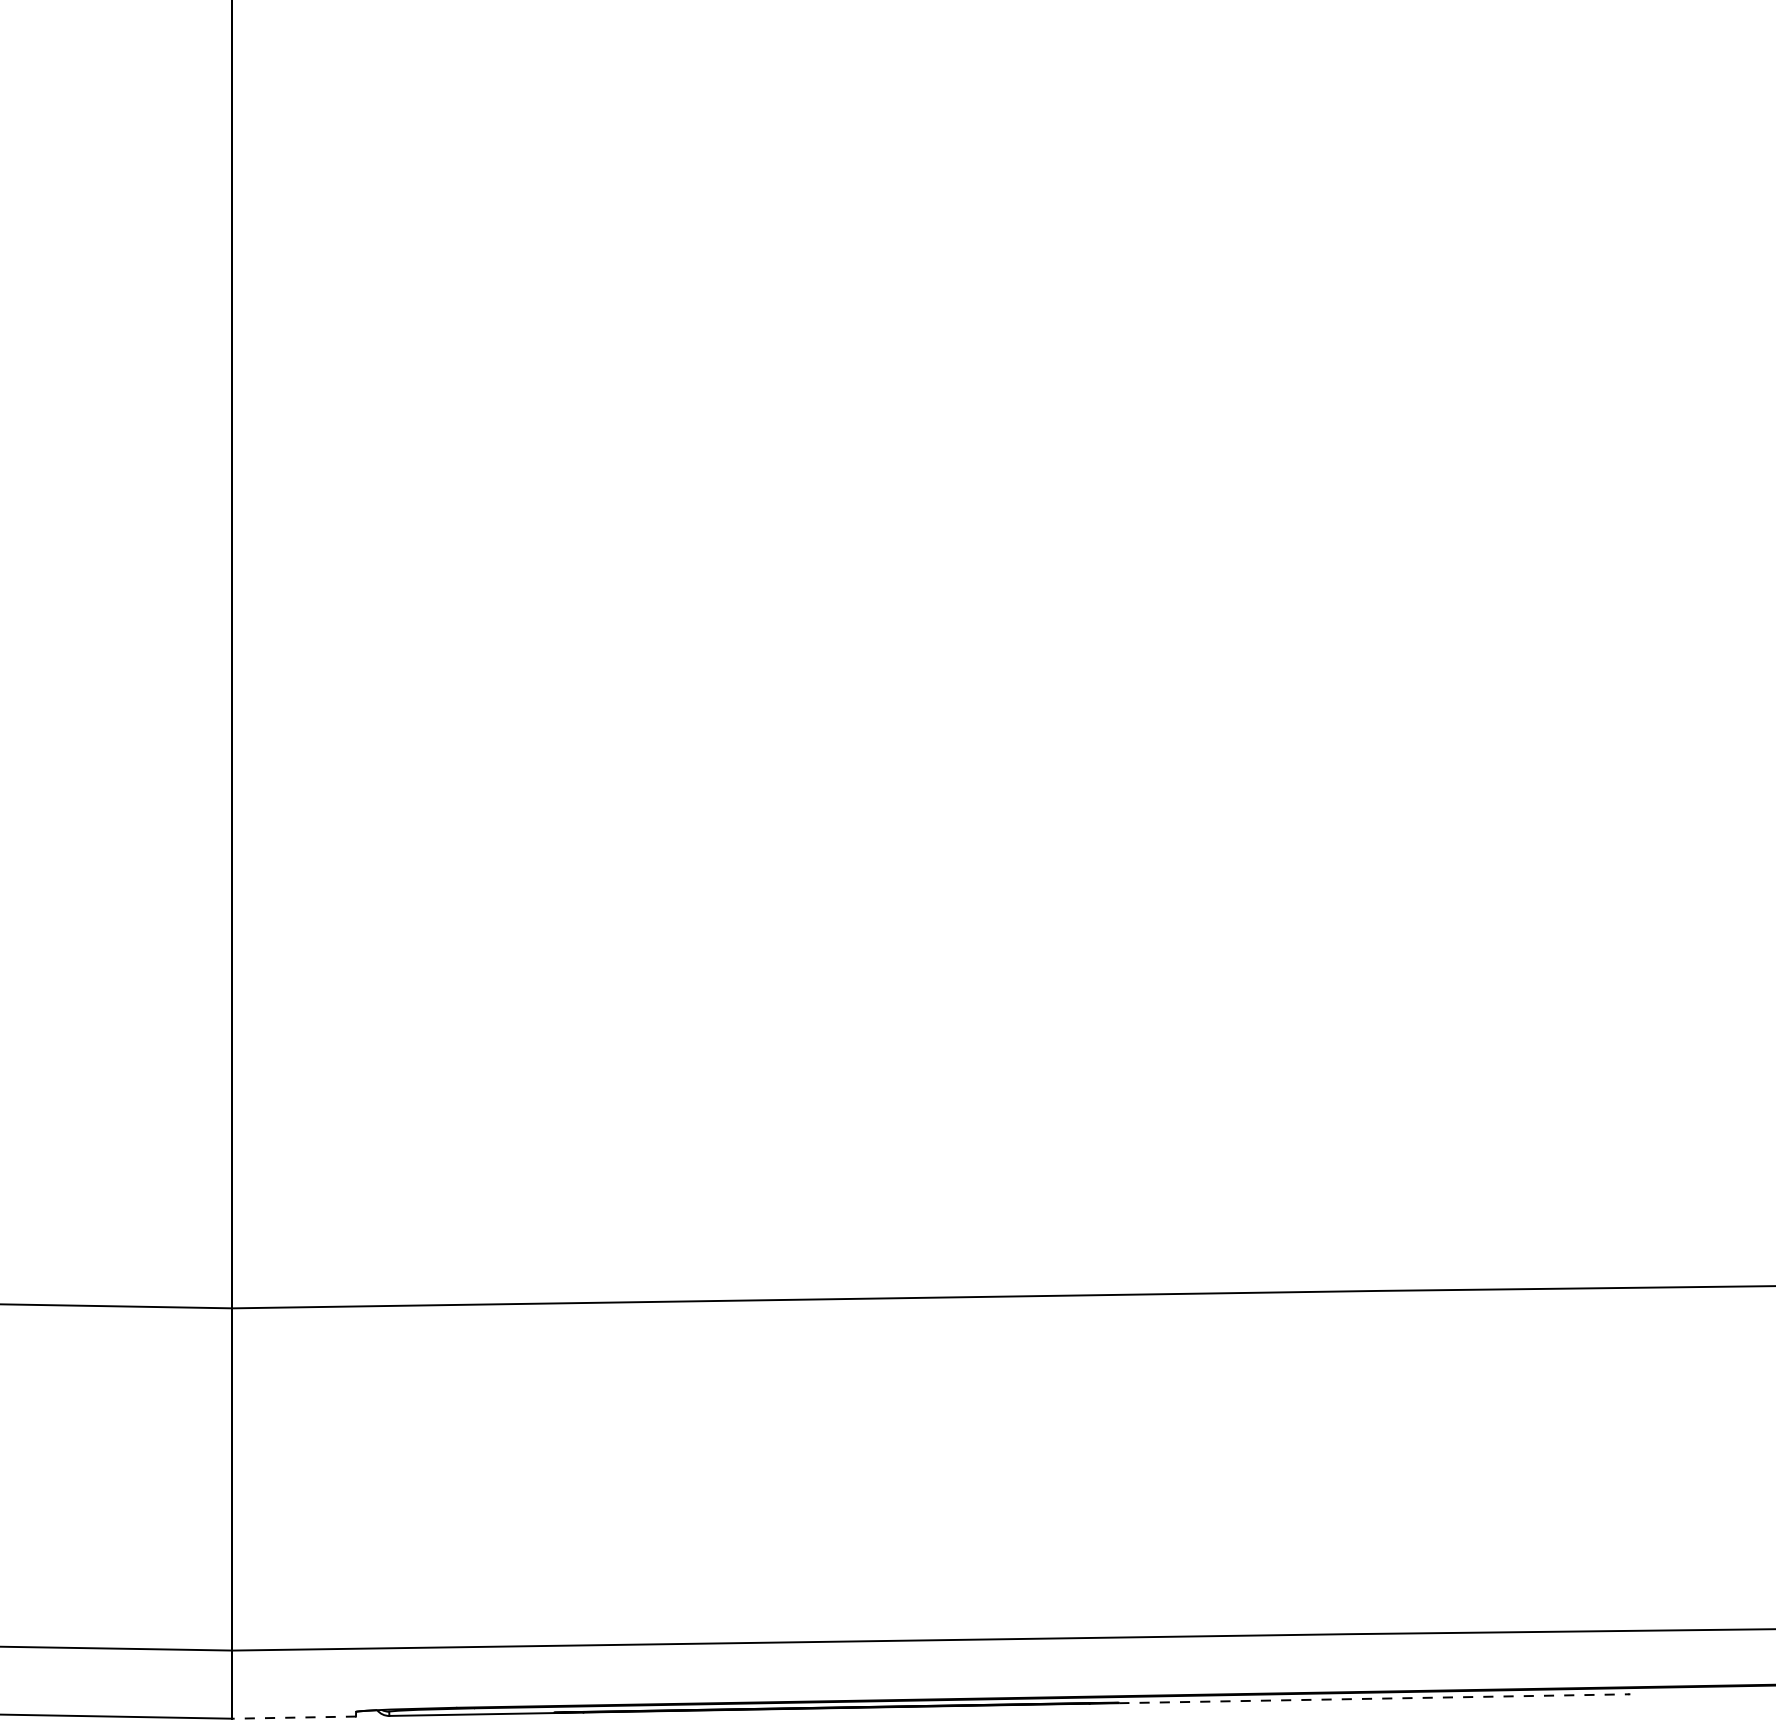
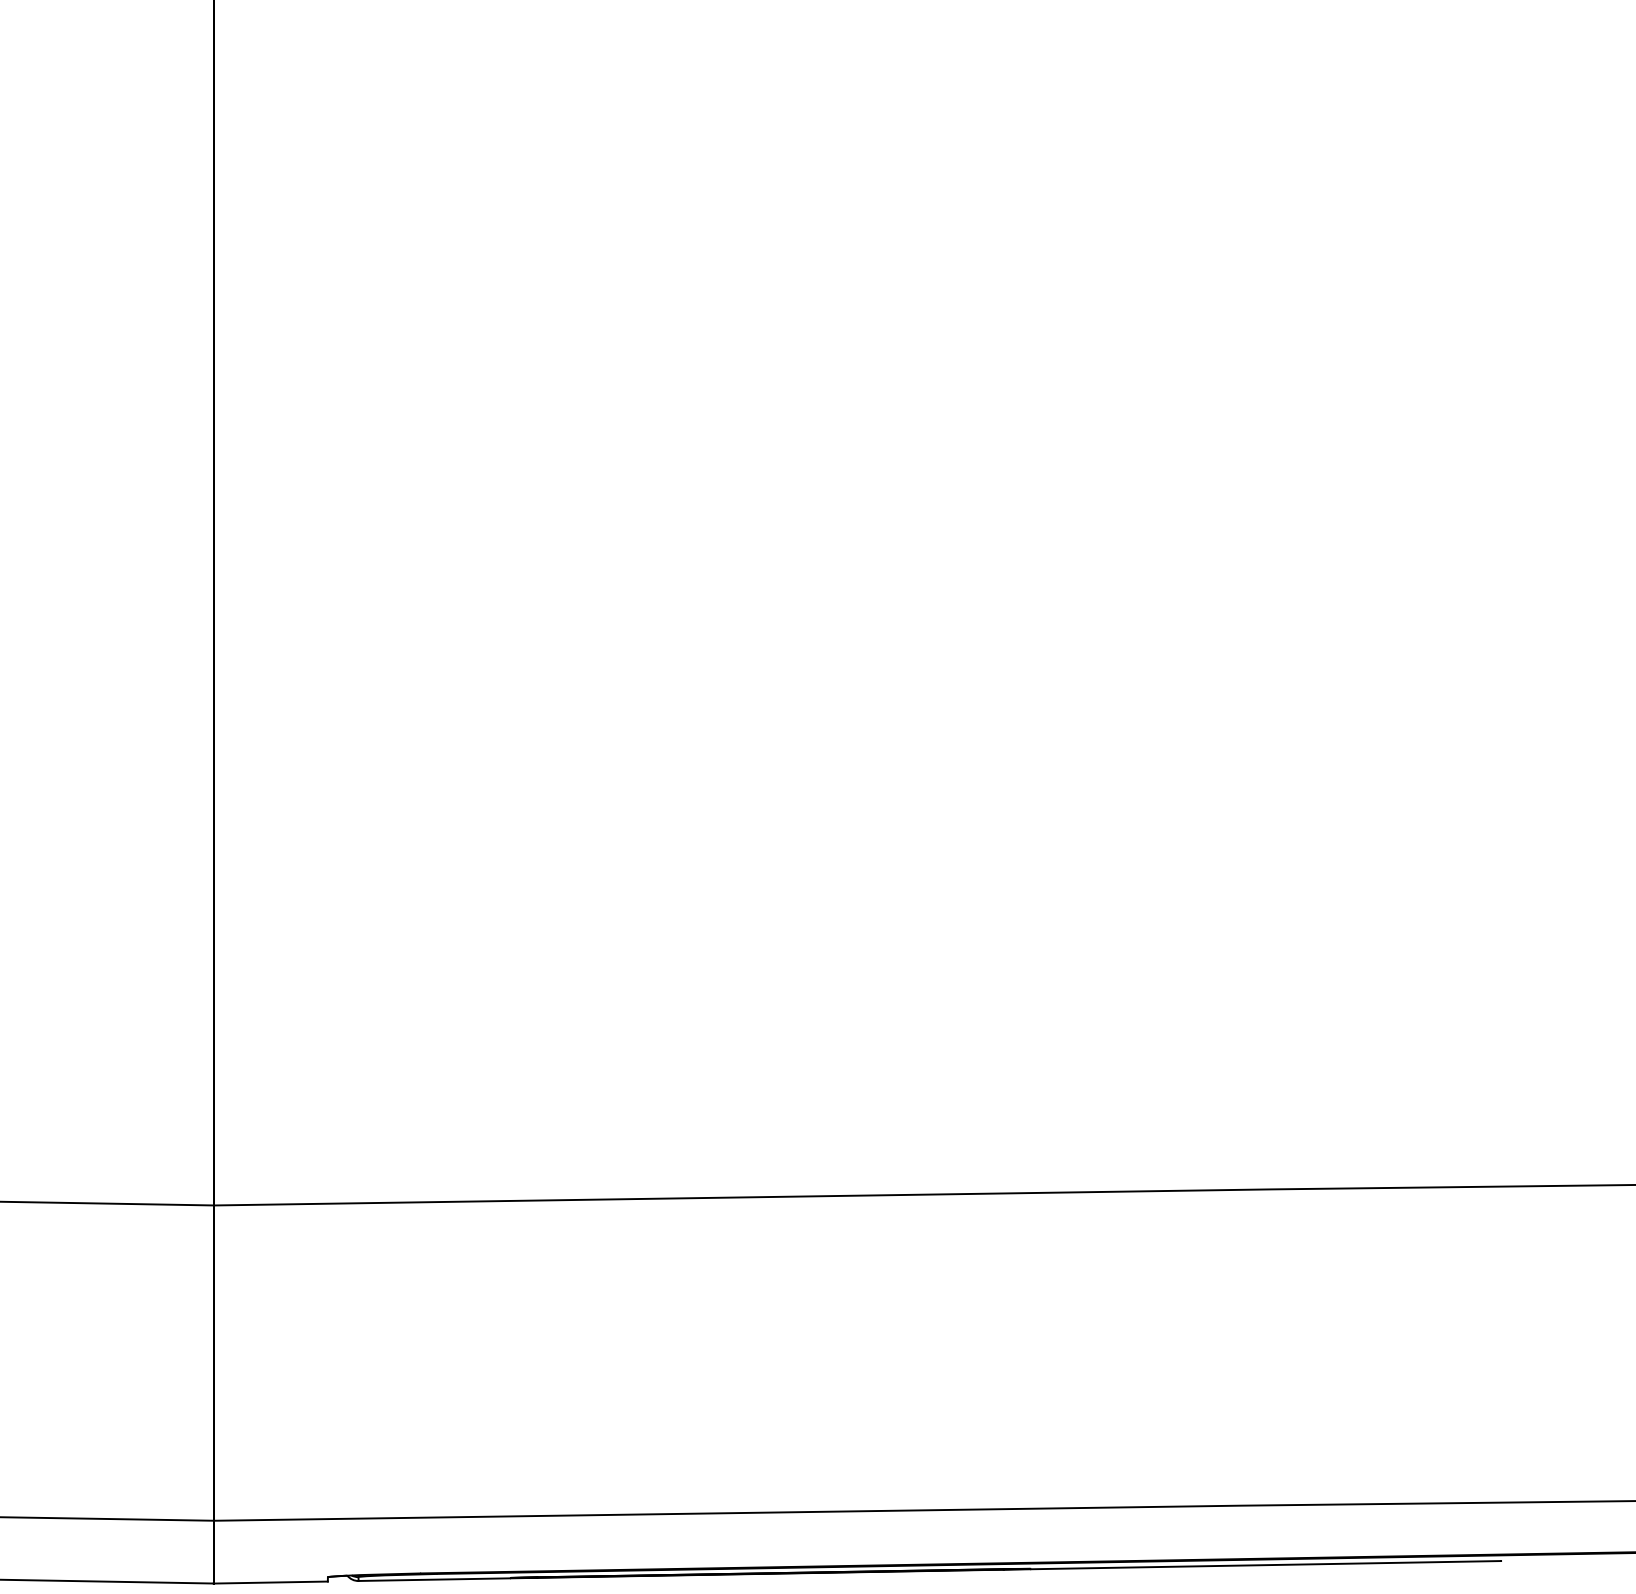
line: (1374, 1699) -> (1266, 1565), dashed -> solid
line: (293, 1717) -> (270, 1582), dashed -> solid

